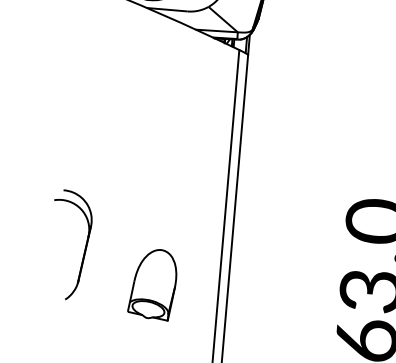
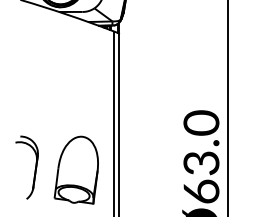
part: (83, 249) -> (34, 169), moved
part: (151, 283) -> (75, 169), size x1.67

